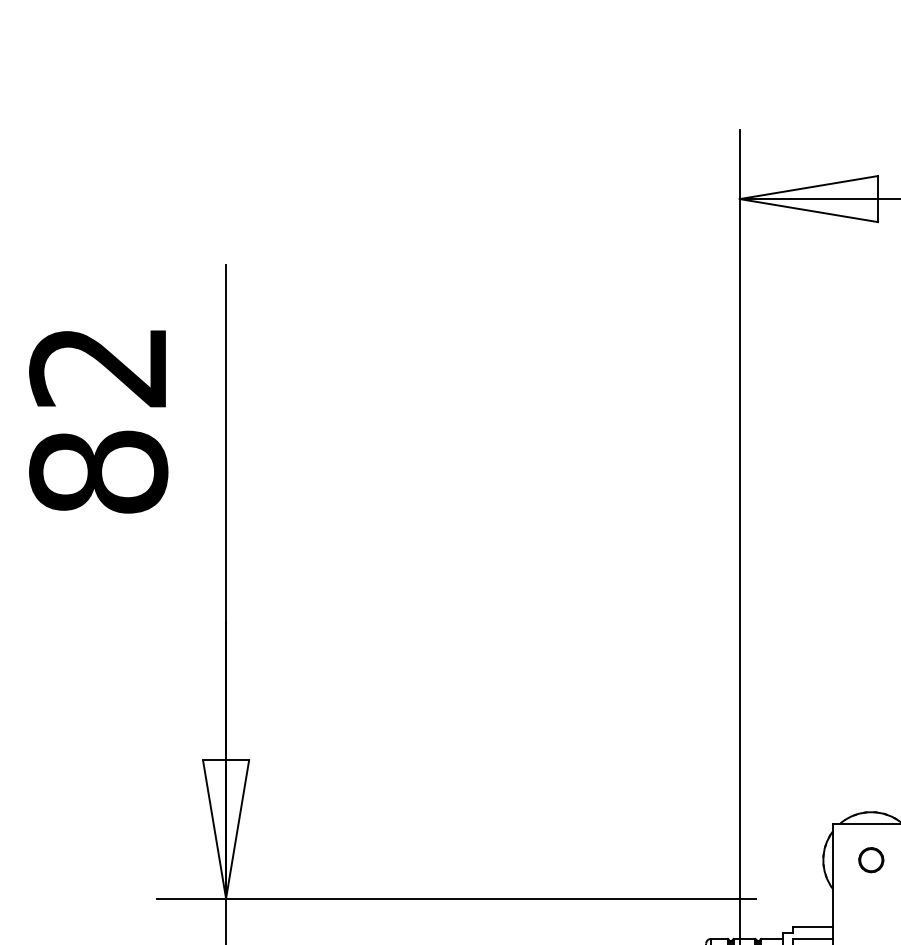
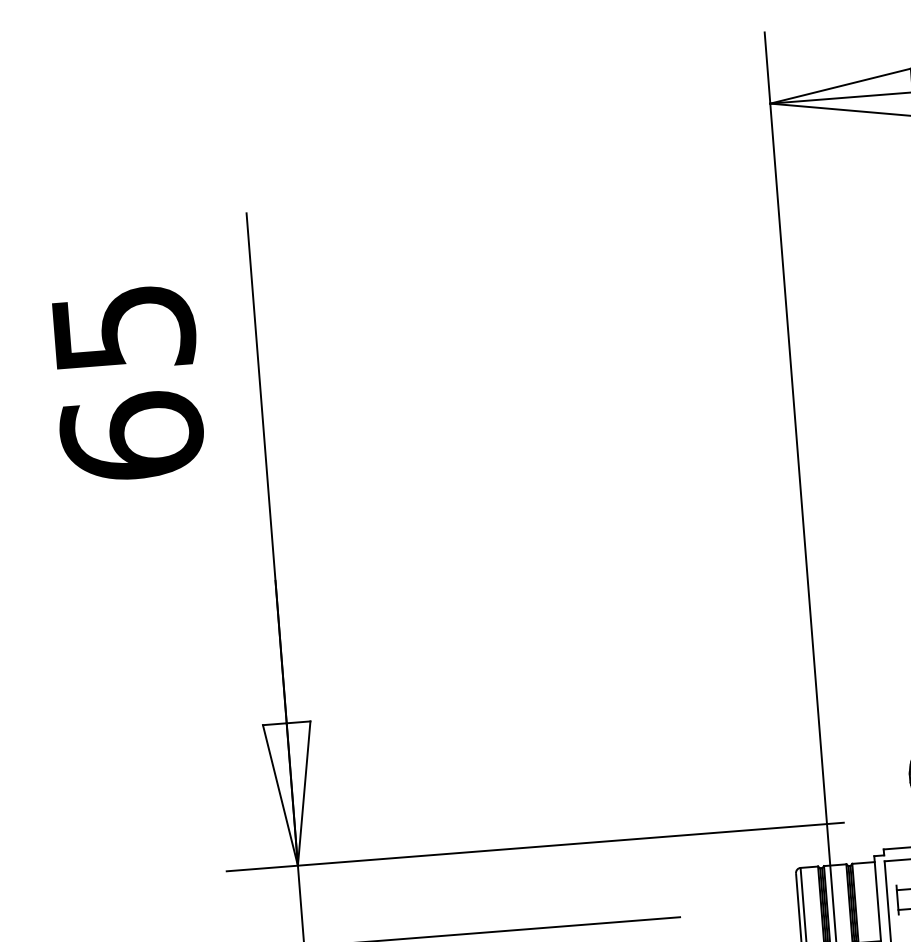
text: (98, 420) -> (127, 383), 82 -> 65

